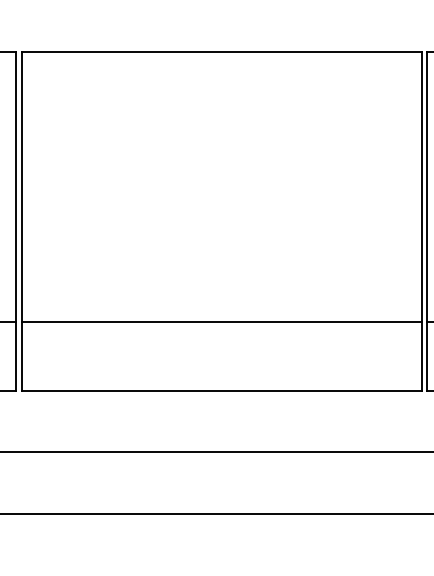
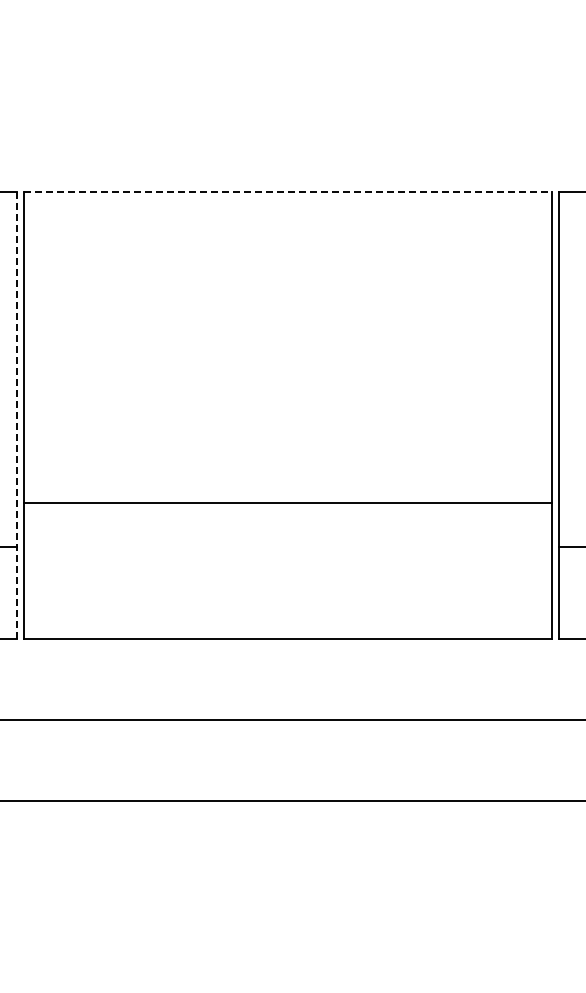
line: (221, 52) -> (288, 191), solid -> dashed
line: (16, 221) -> (17, 415), solid -> dashed
line: (221, 321) -> (287, 503), moved

